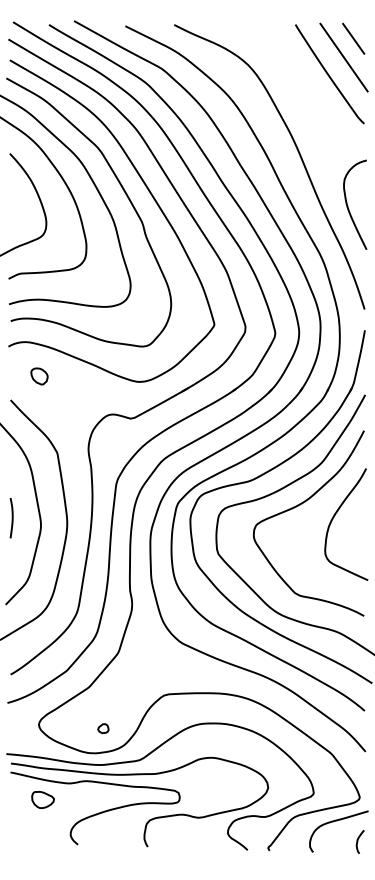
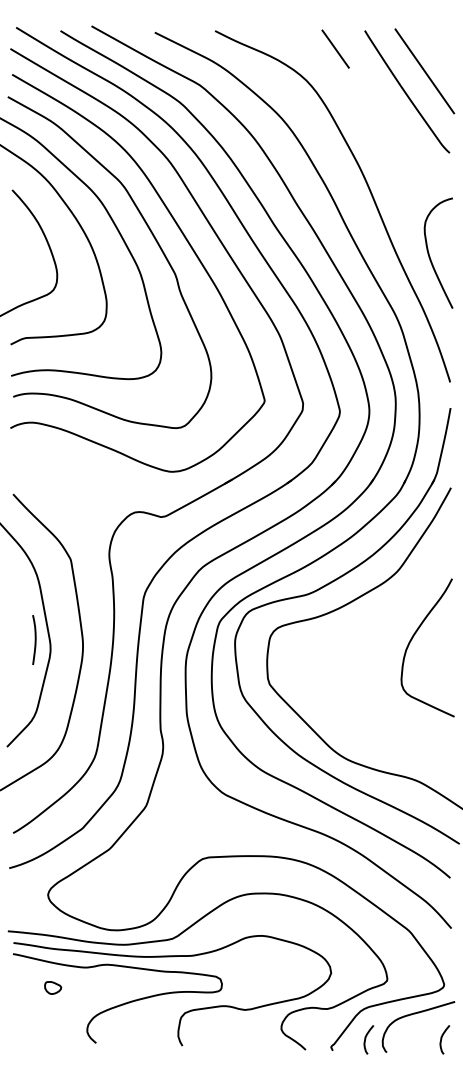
line: (353, 38) -> (335, 48), moved
part: (39, 376) -> (48, 464), removed
curve: (300, 505) -> (370, 624), removed
curve: (11, 517) -> (34, 639), moved
part: (103, 728) -> (127, 899), removed
part: (42, 799) -> (52, 987), size x0.6
curve: (296, 841) -> (366, 1039), added

